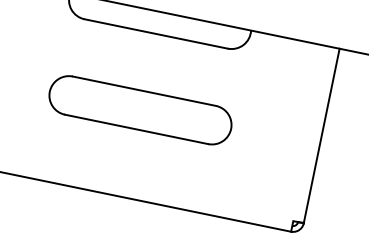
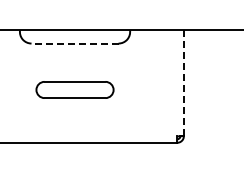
line: (156, 34) -> (75, 43), solid -> dashed
part: (139, 109) -> (74, 89), size x0.7
line: (321, 136) -> (183, 83), solid -> dashed

